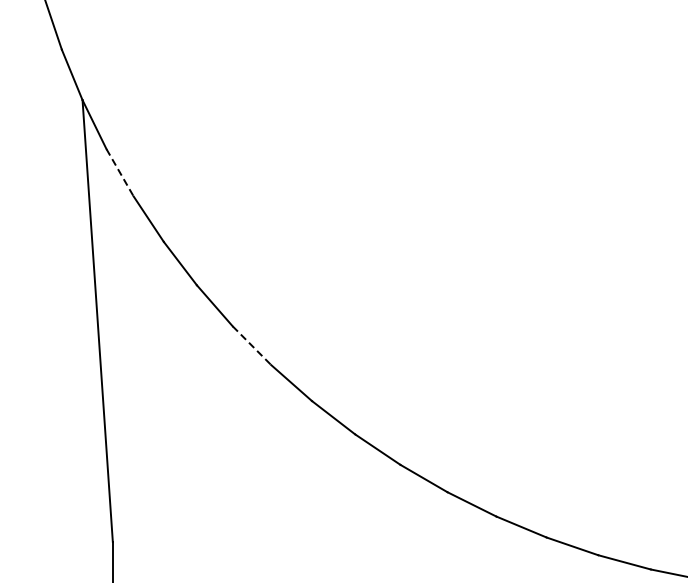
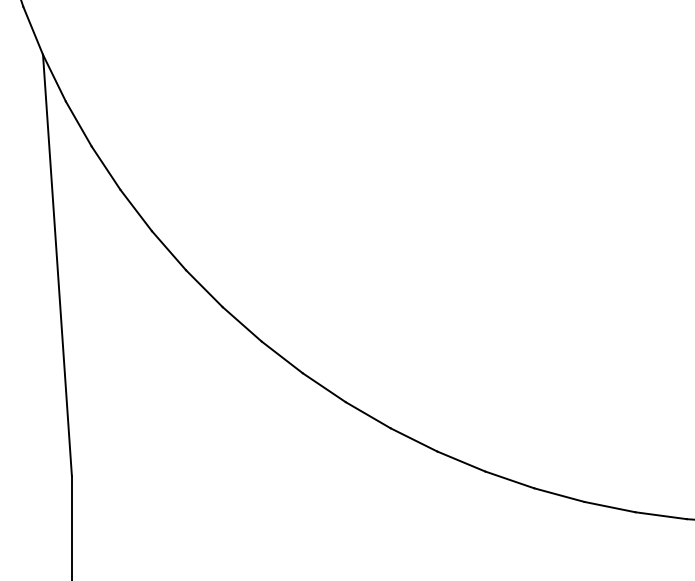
line: (119, 173) -> (78, 124), dashed -> solid
line: (252, 345) -> (204, 288), dashed -> solid

